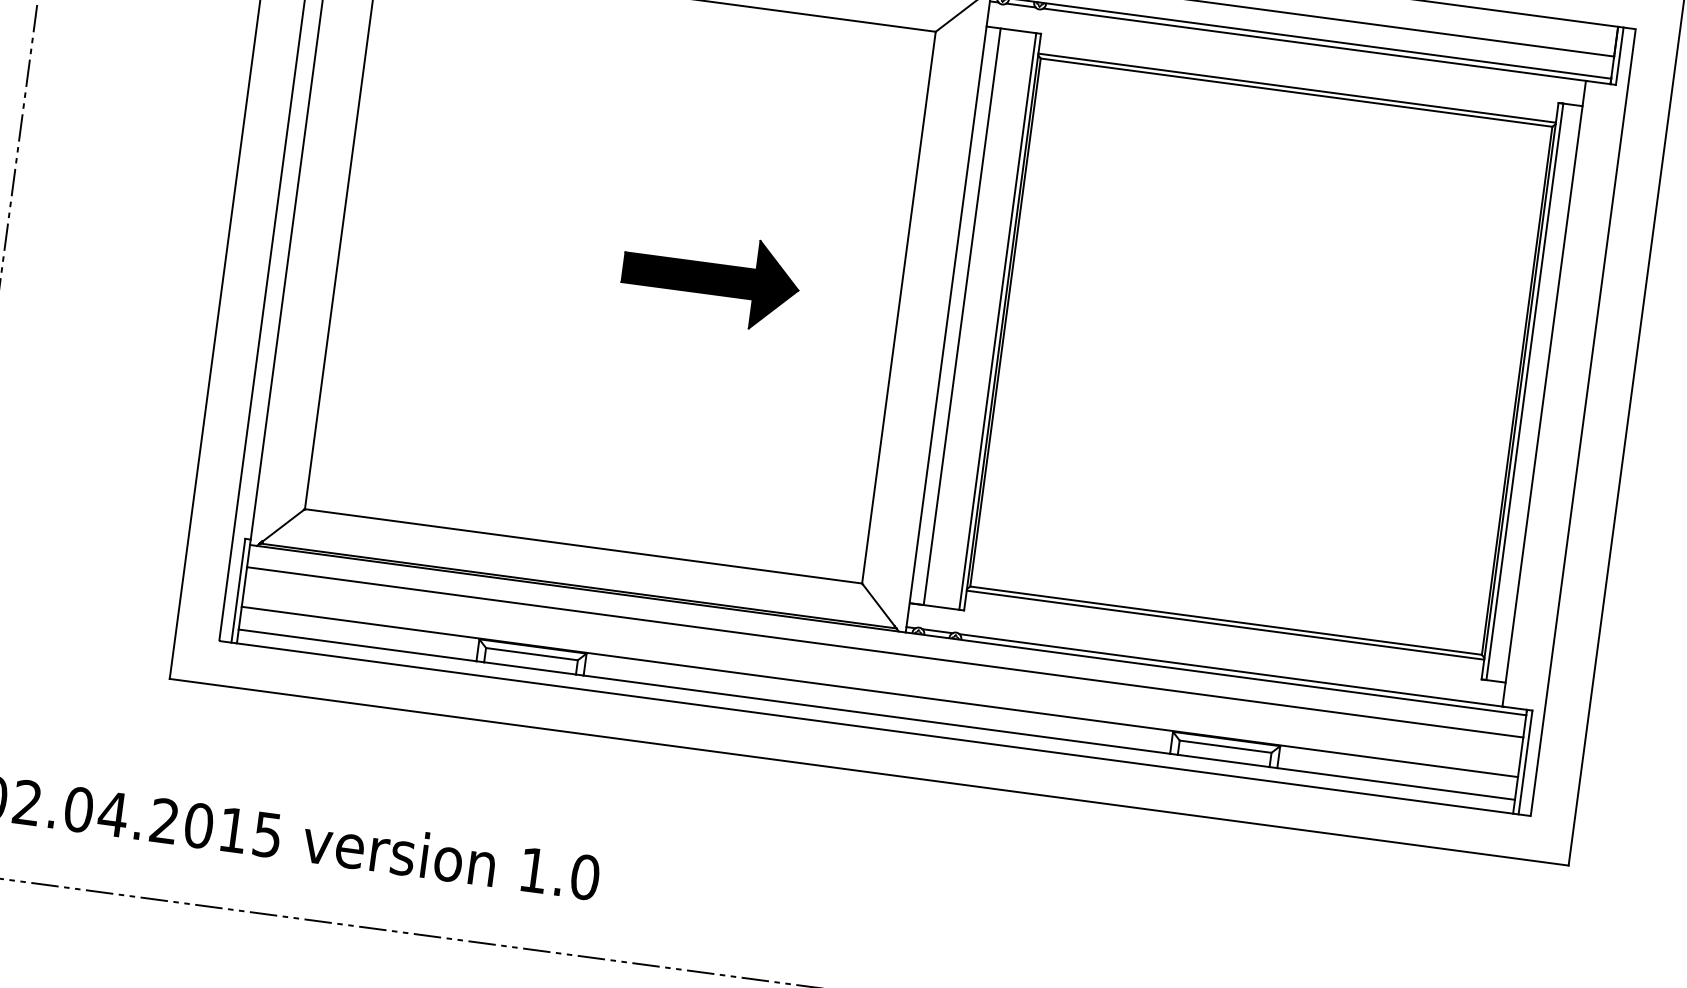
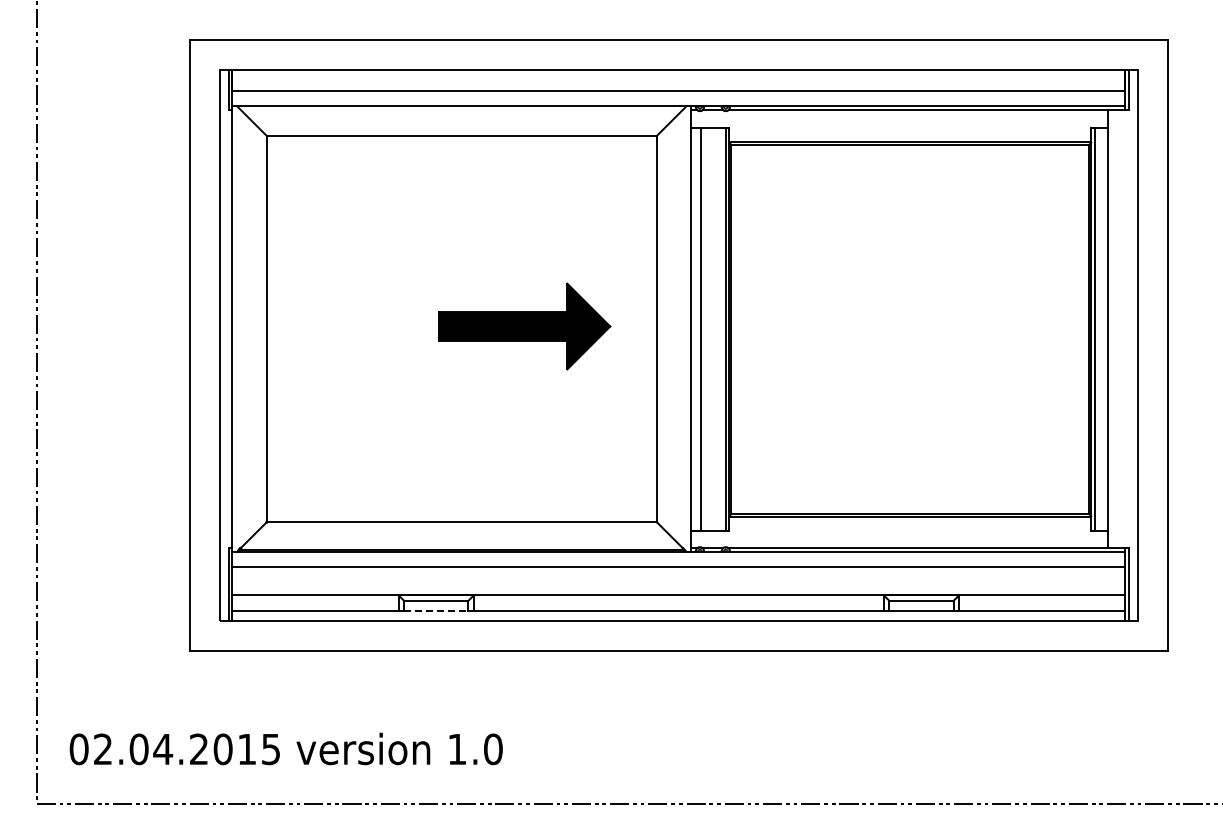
part: (711, 278) -> (525, 326), size x1.4
line: (530, 667) -> (436, 610), solid -> dashed

